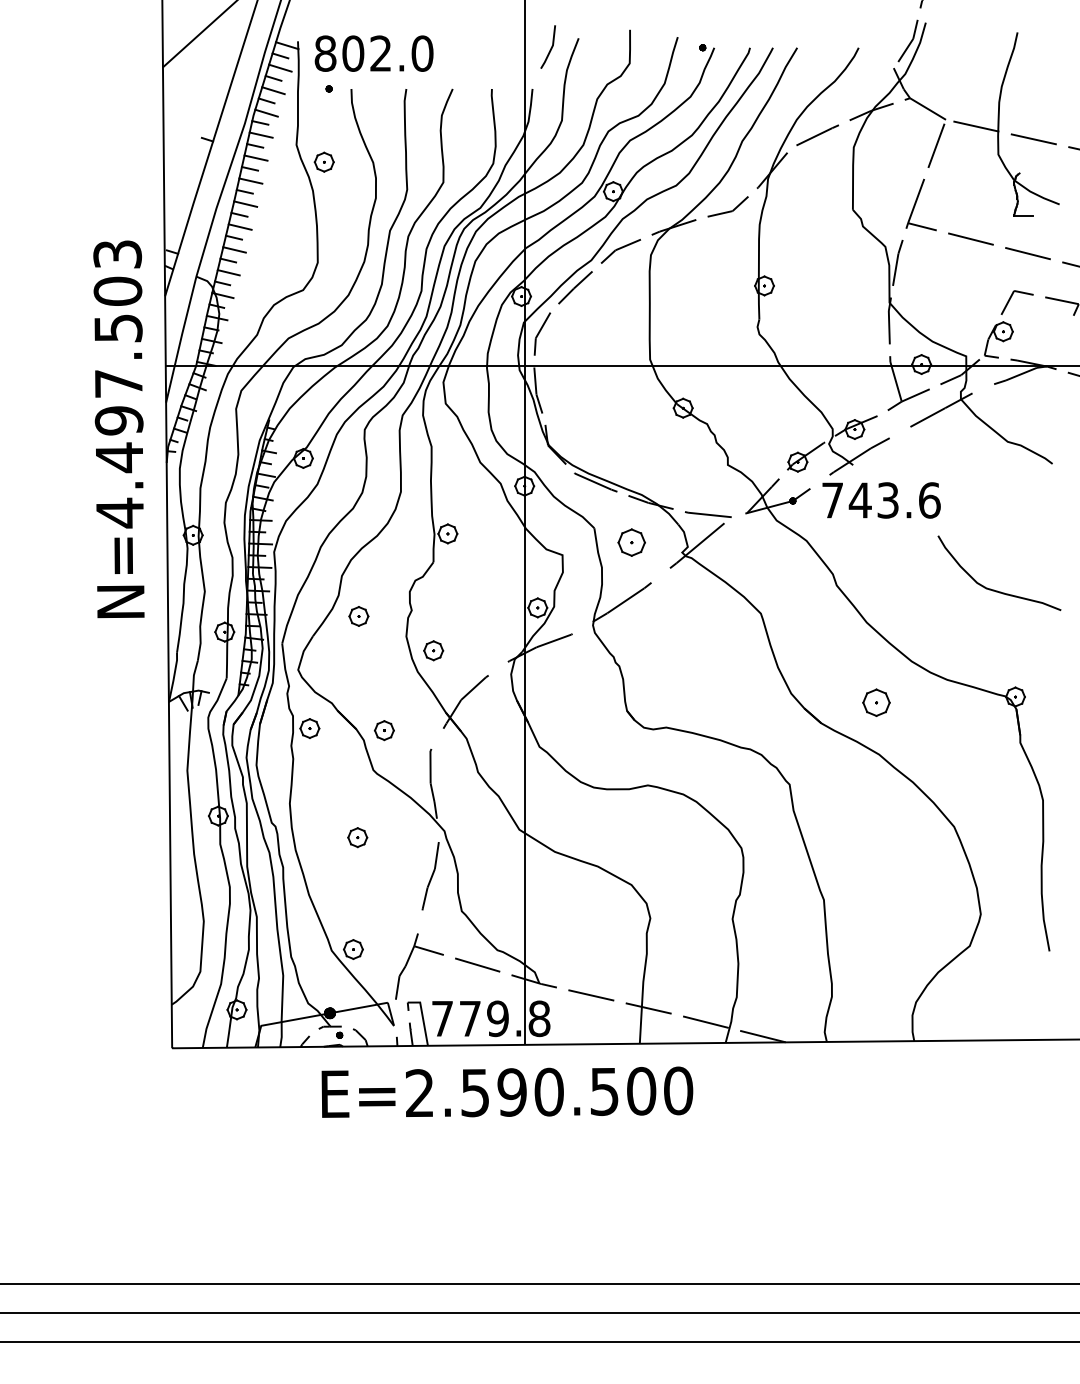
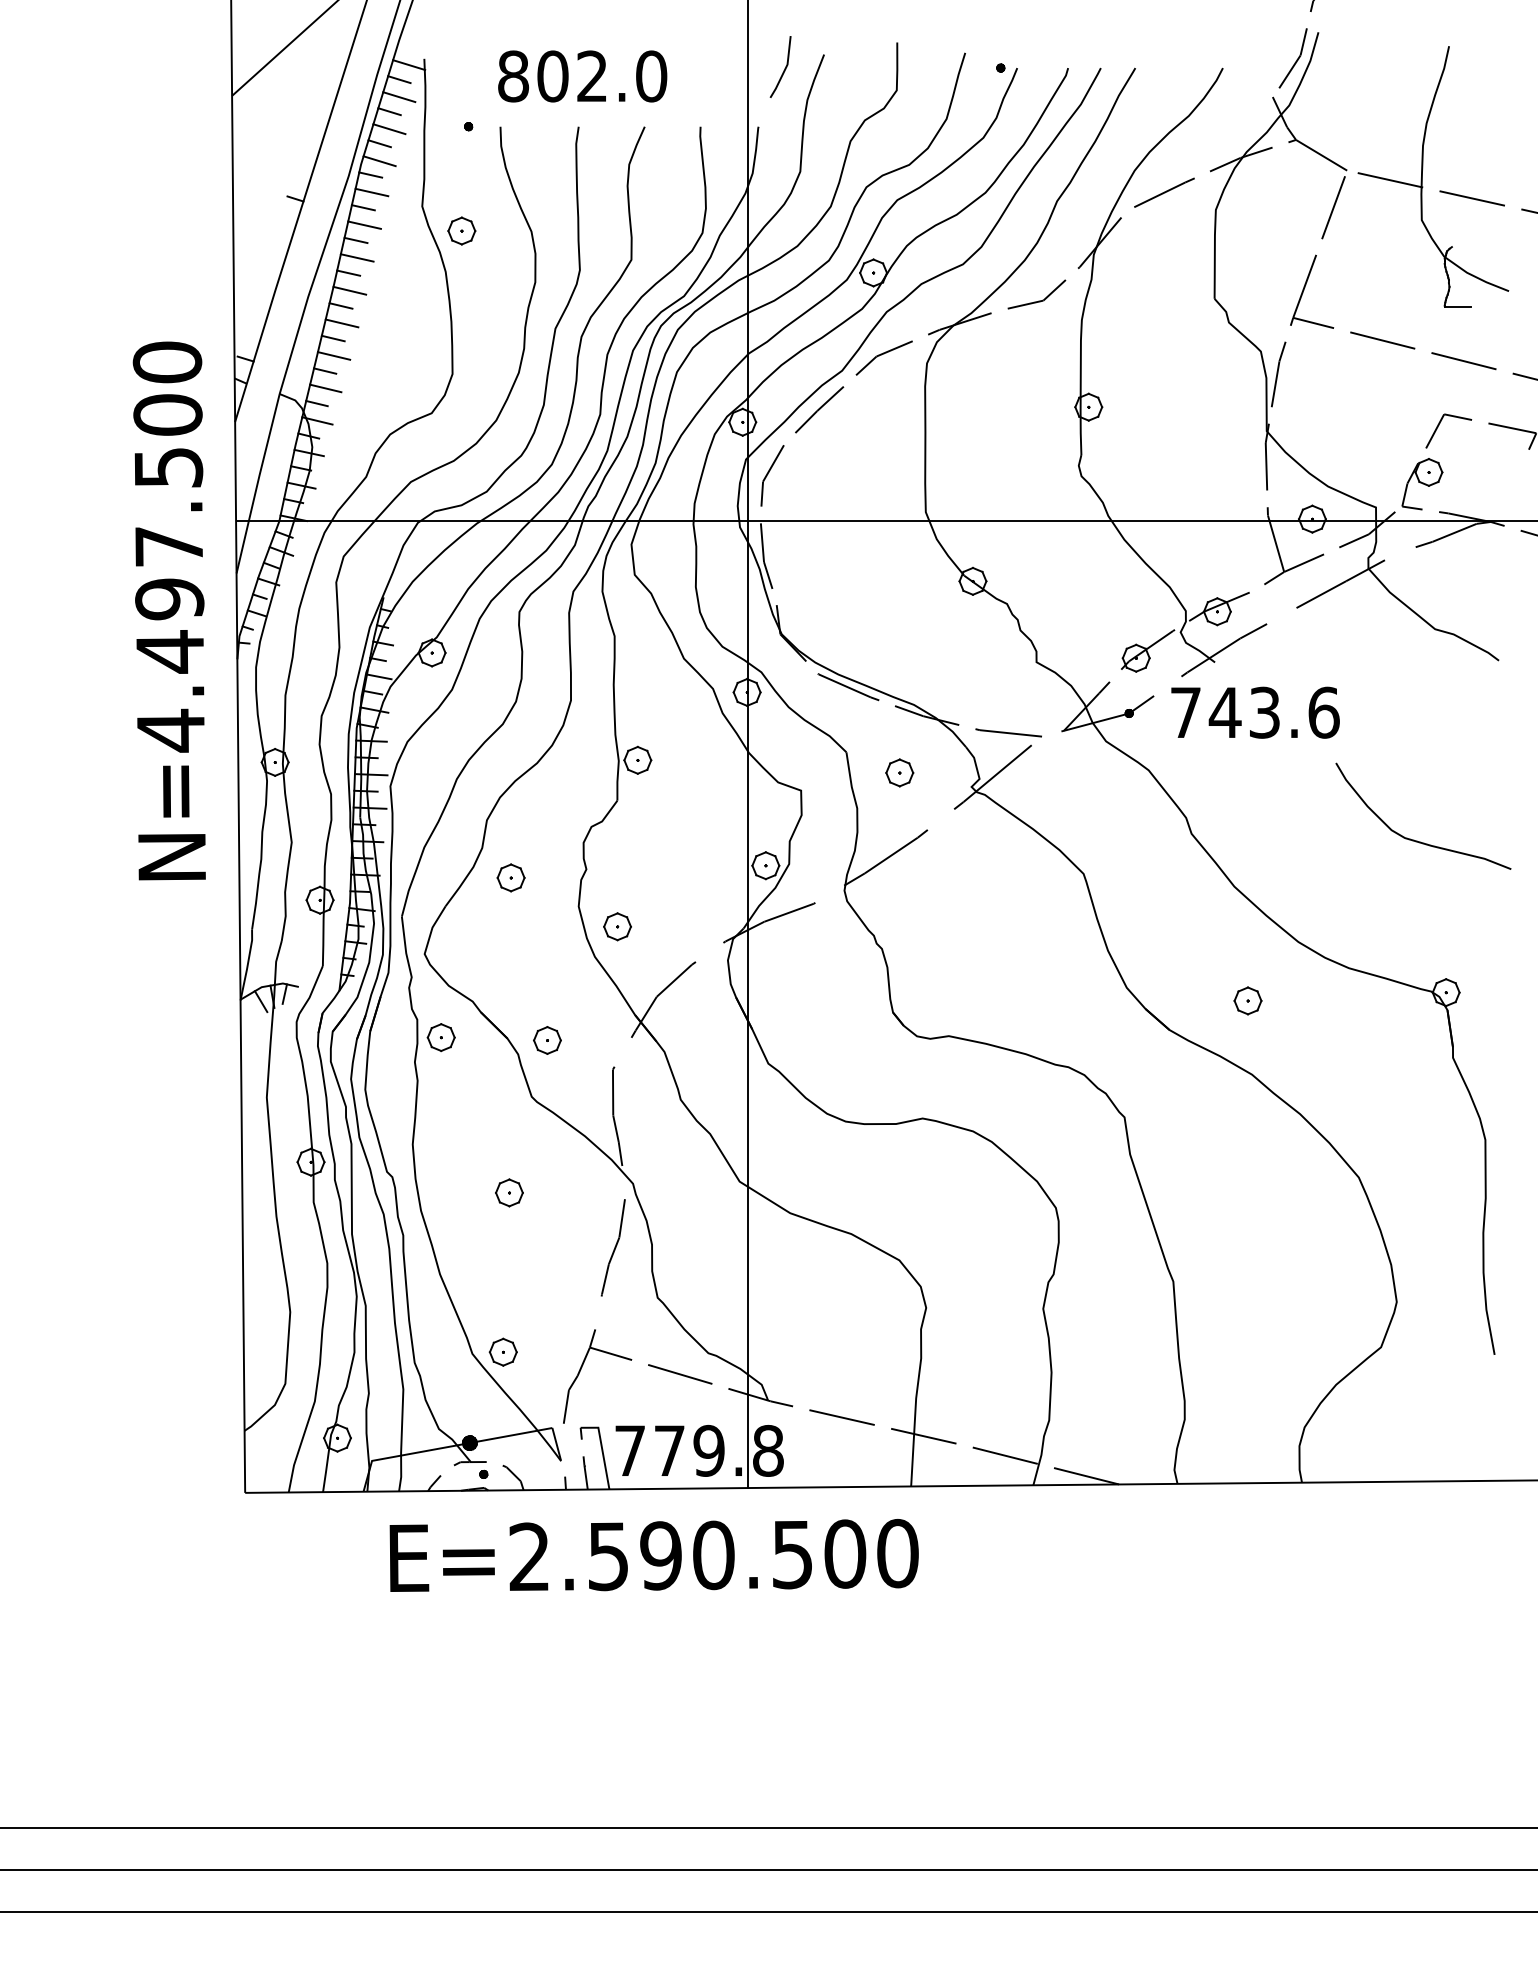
text: (373, 53) -> (581, 76), moved
text: (117, 253) -> (167, 361), N=4.497.503 -> N=4.497.500
part: (631, 542) -> (899, 772), size x0.71
part: (875, 702) -> (1246, 1000), size x0.71
text: (507, 1091) -> (654, 1554), moved

